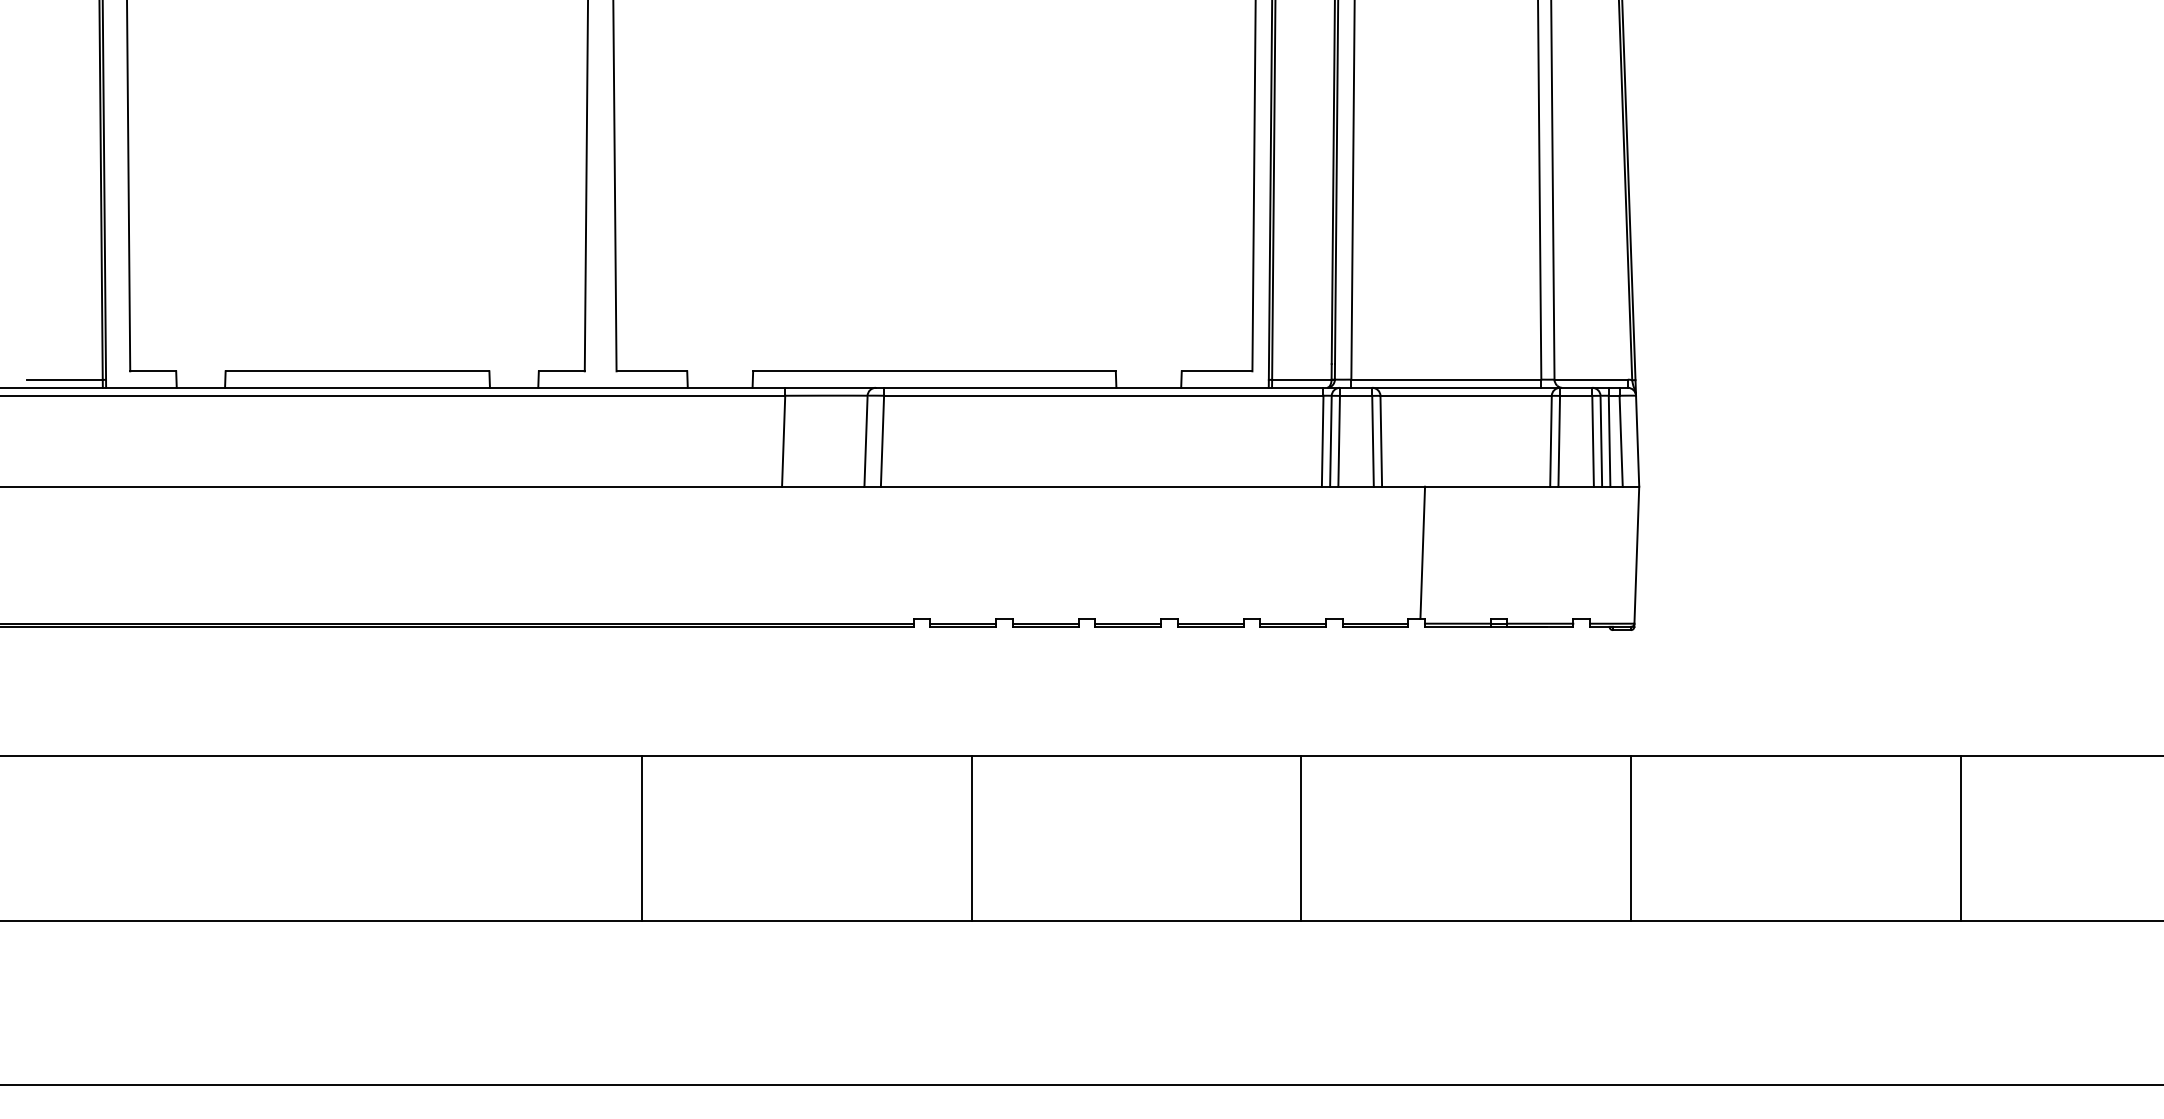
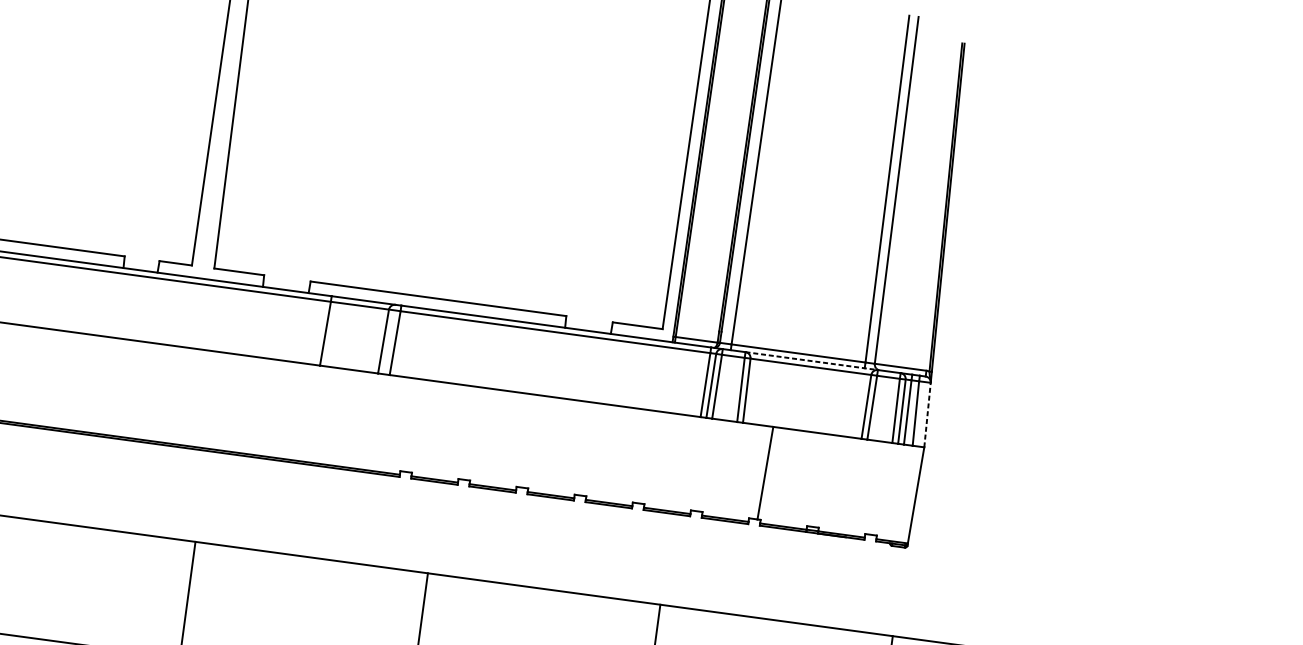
line: (1466, 387) -> (812, 360), solid -> dashed
line: (1637, 441) -> (927, 415), solid -> dashed

